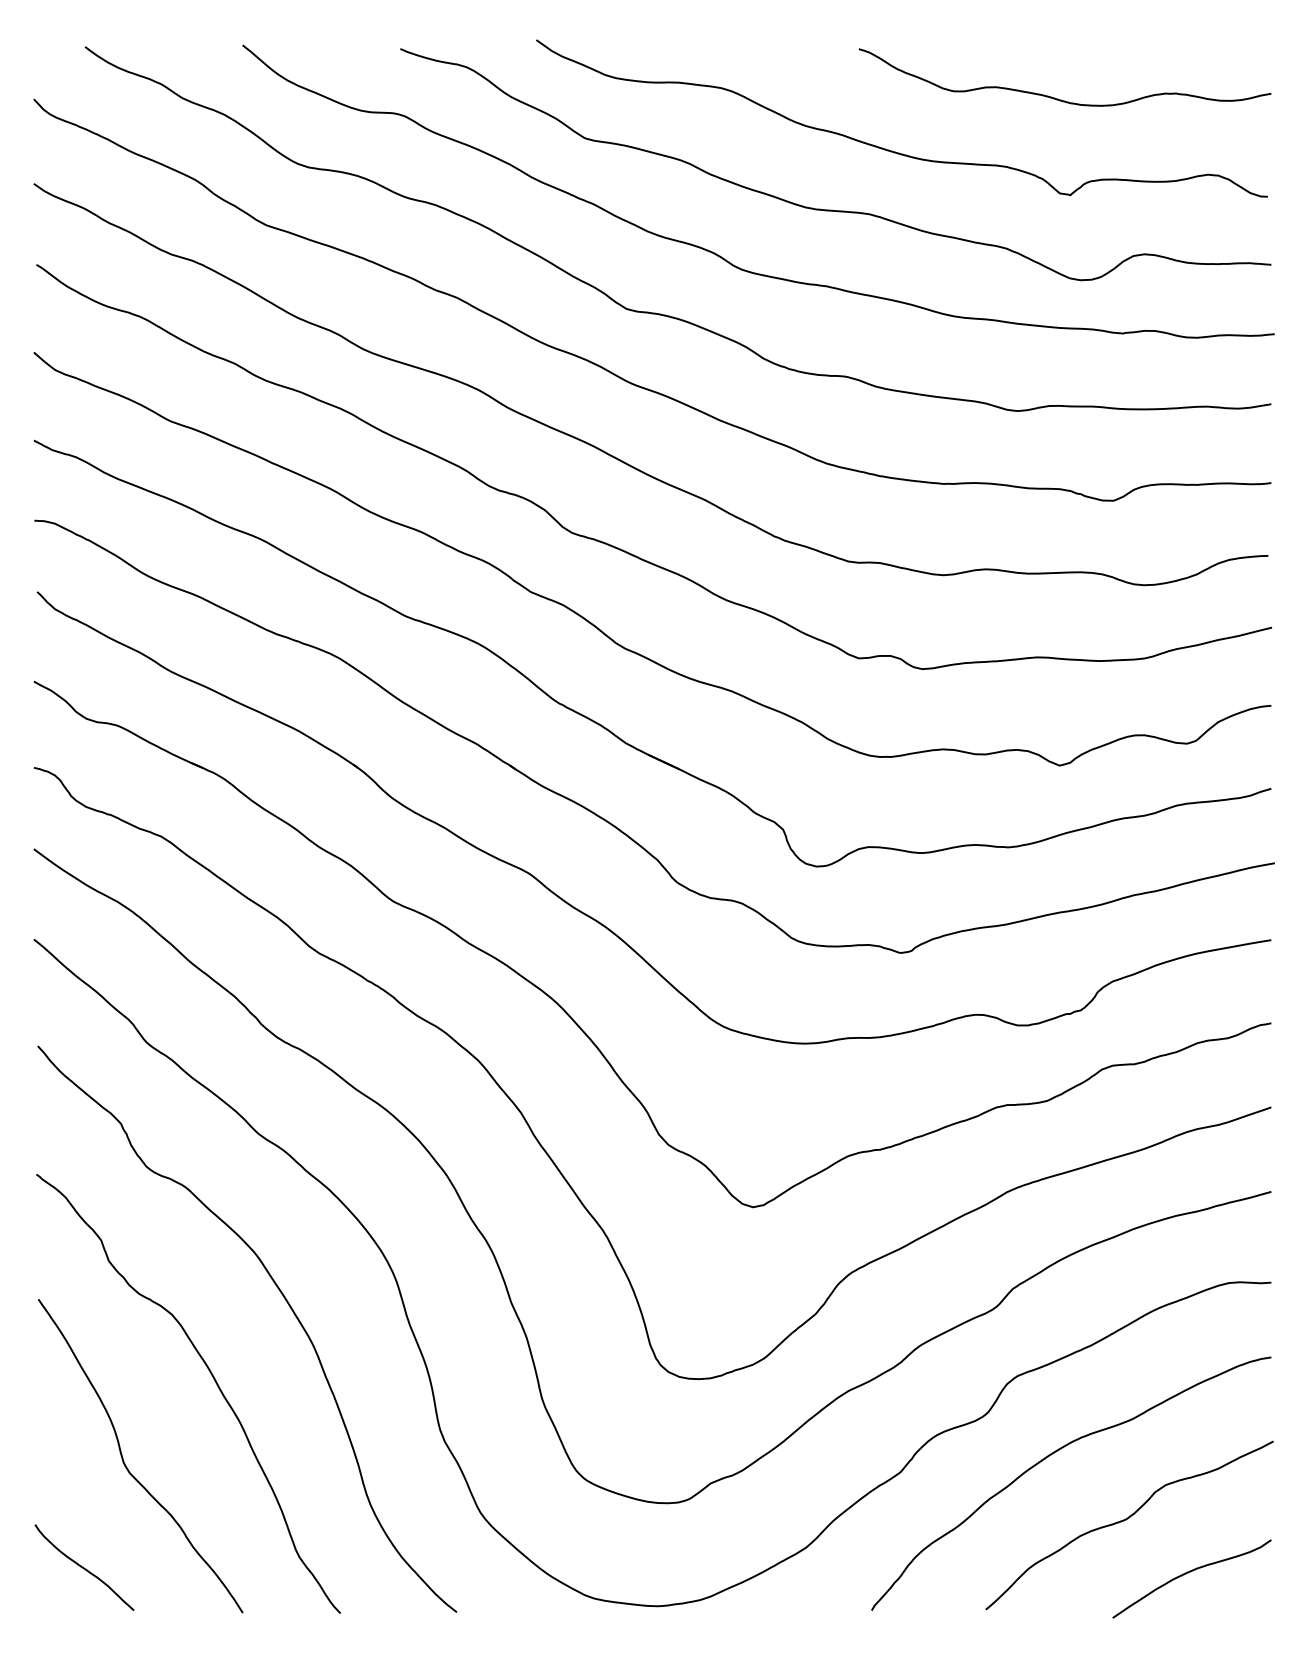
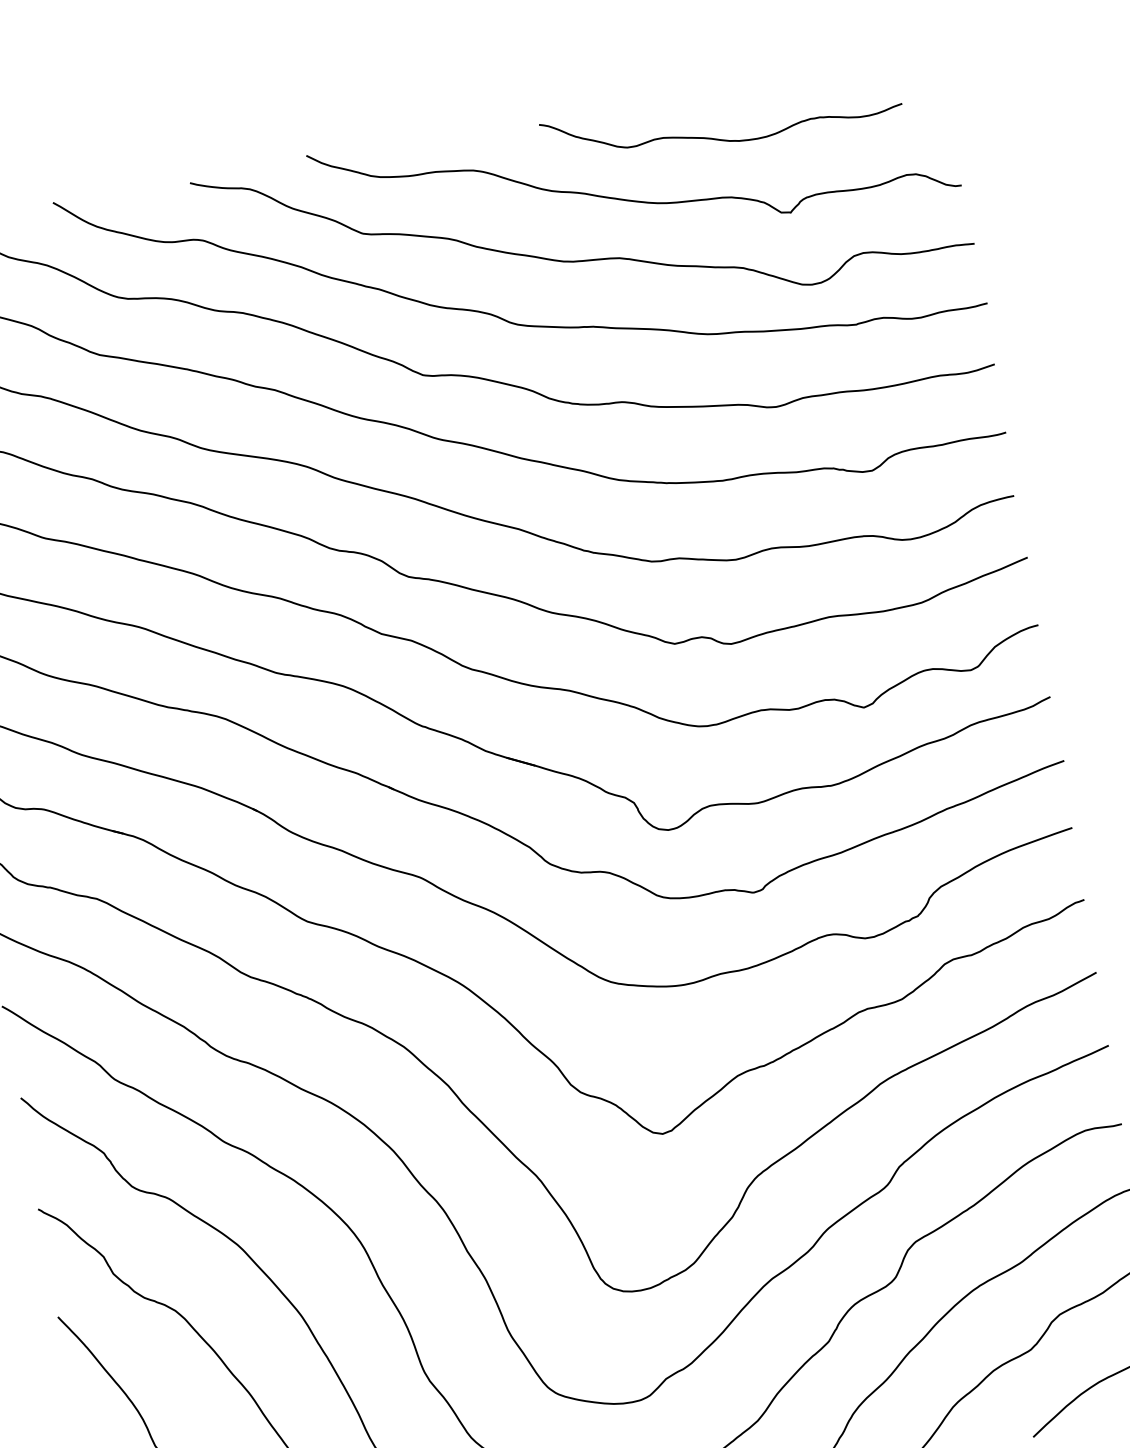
curve: (1058, 98) -> (718, 138), moved

